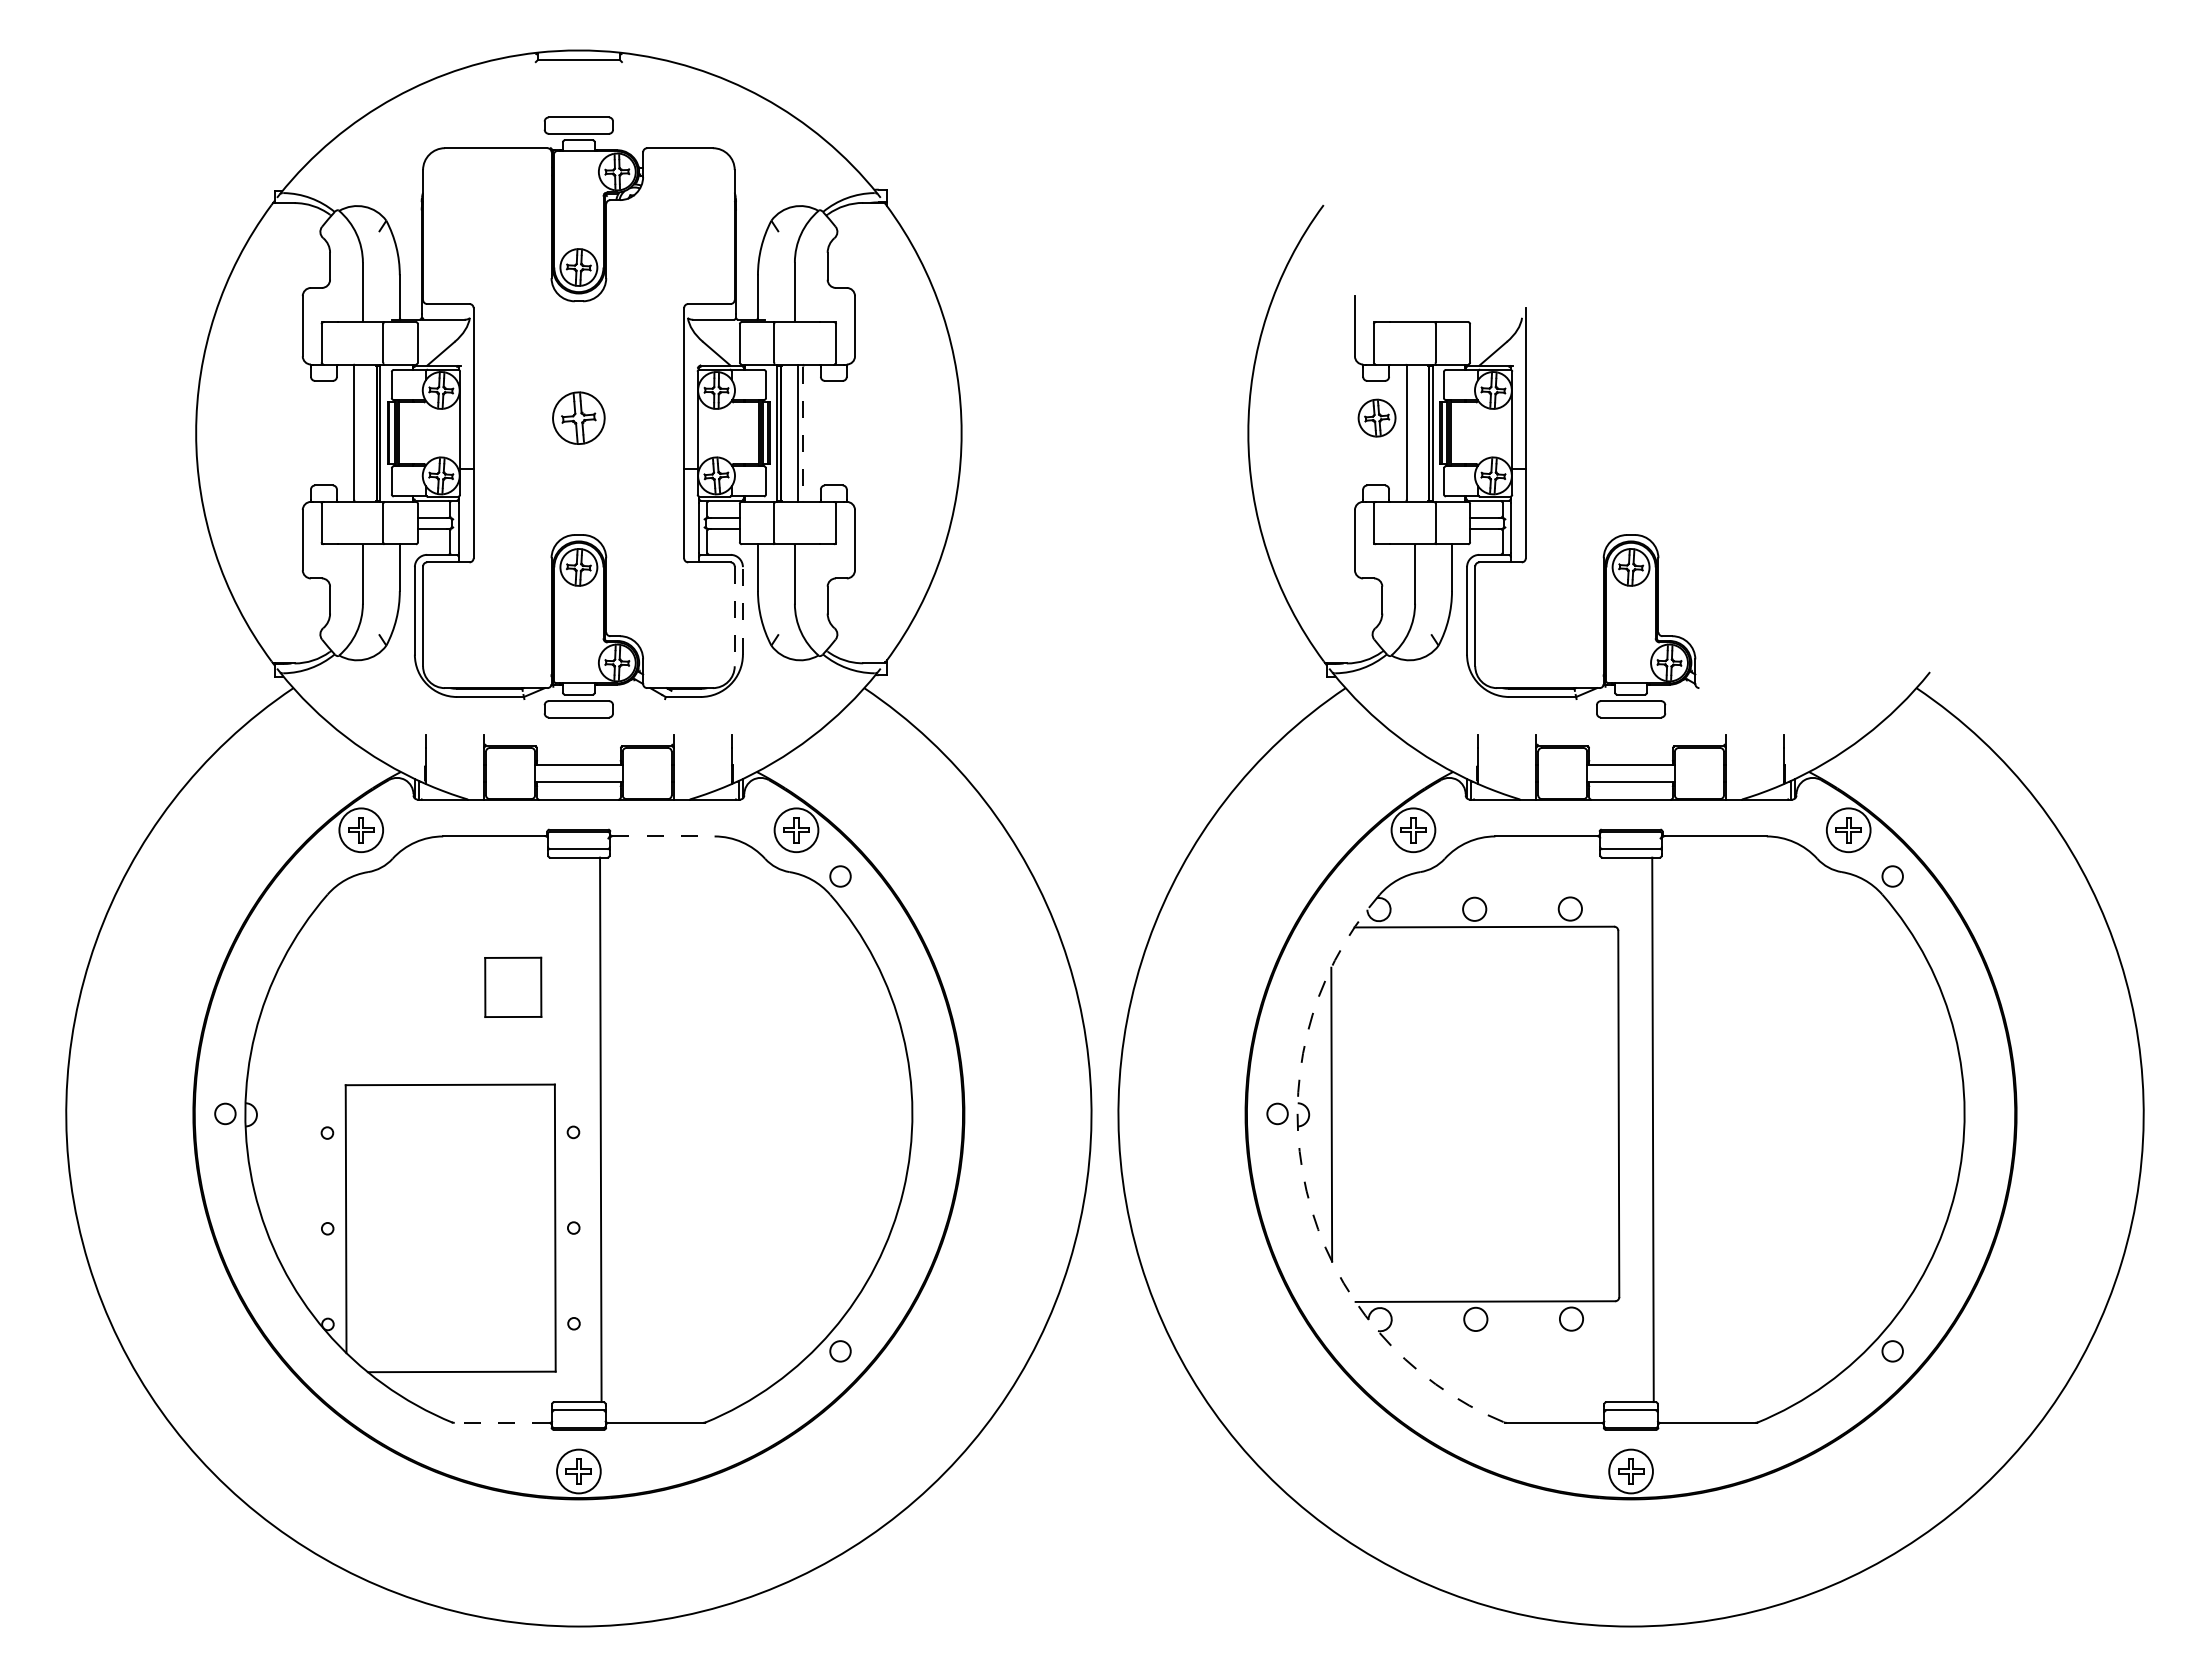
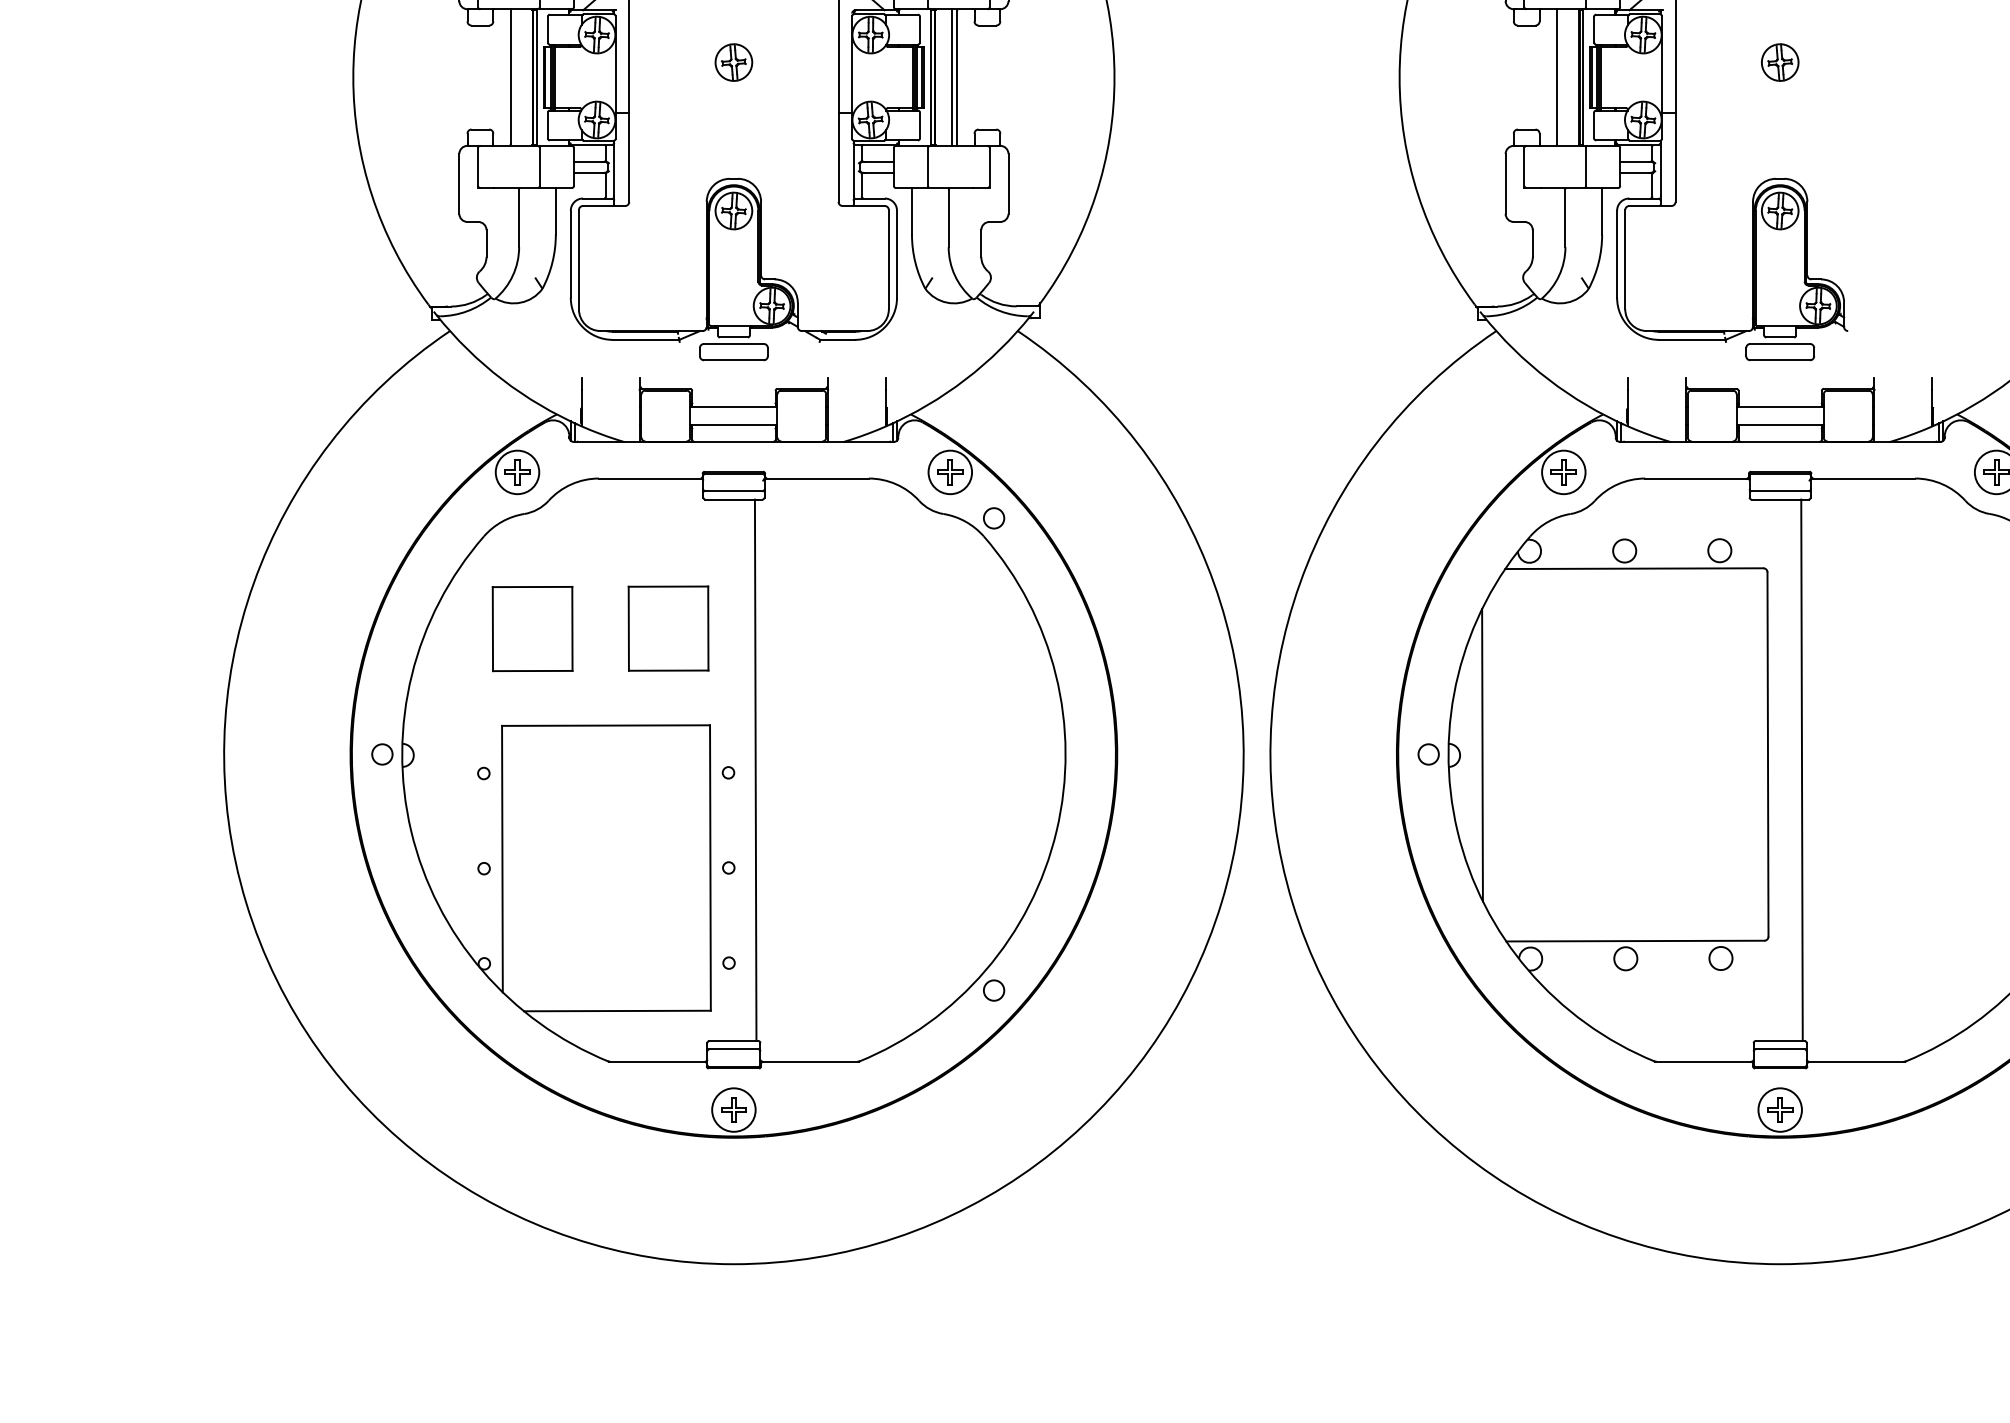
part: (578, 417) -> (733, 61), size x0.71
part: (1376, 417) -> (1779, 61), moved
line: (803, 434) -> (957, 78), dashed -> solid
line: (742, 610) -> (896, 253), dashed -> solid
line: (734, 616) -> (888, 259), dashed -> solid
line: (663, 836) -> (818, 478), dashed -> solid
part: (376, 987) -> (532, 628), added
part: (513, 987) -> (668, 628), size x1.43
arc: (1306, 1191) -> (1457, 831), dashed -> solid
line: (500, 1422) -> (655, 1061), dashed -> solid

